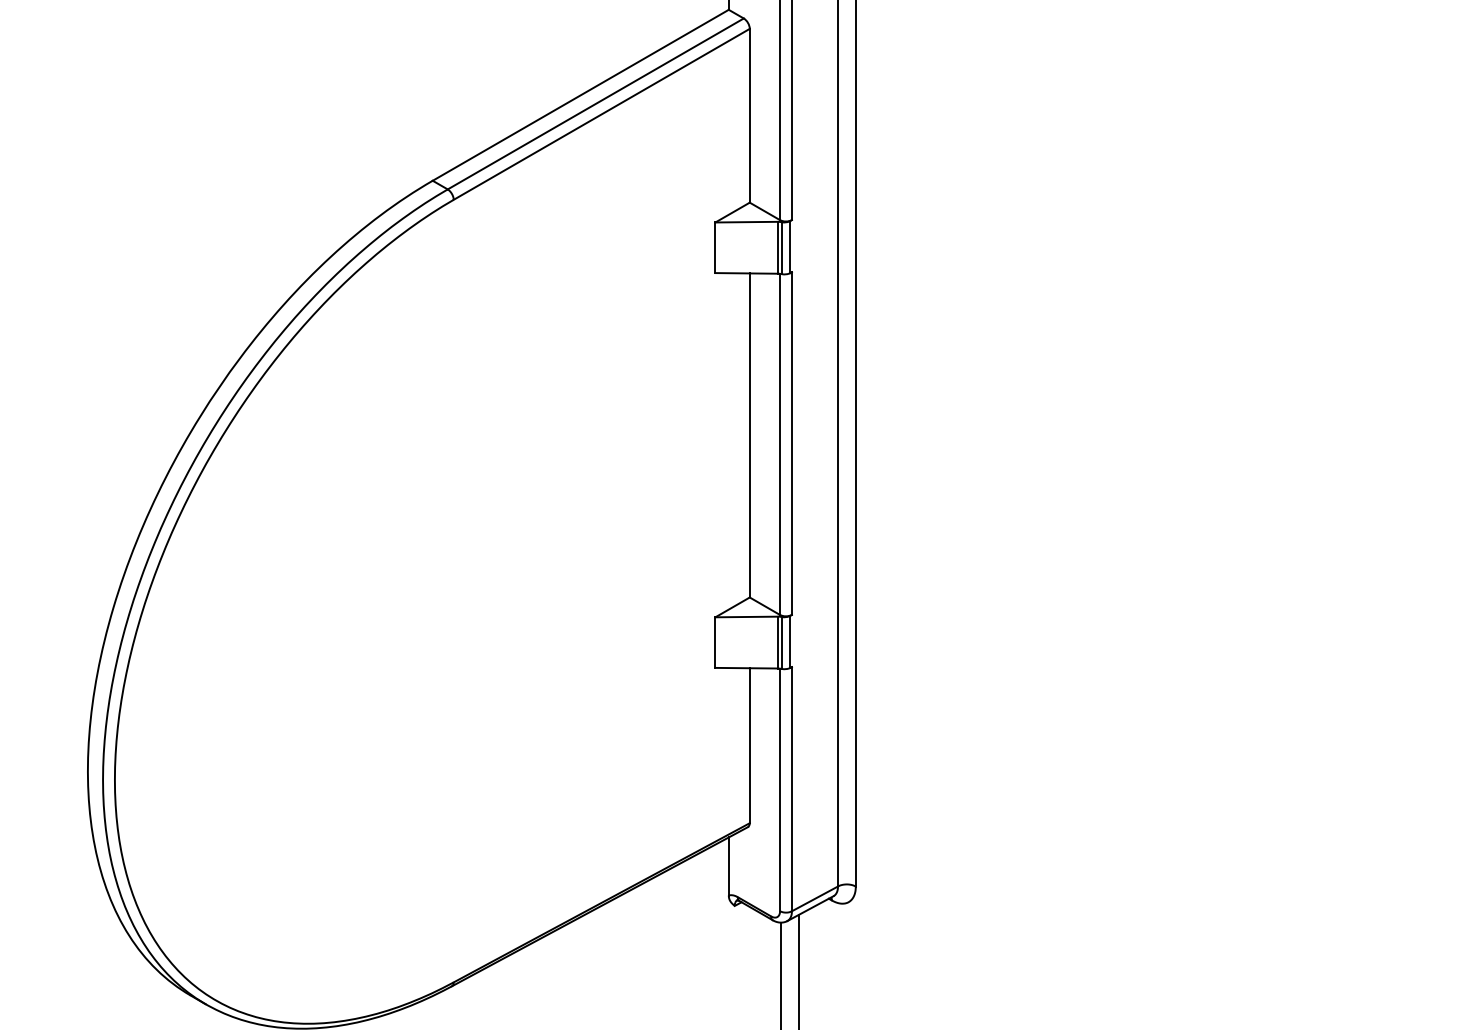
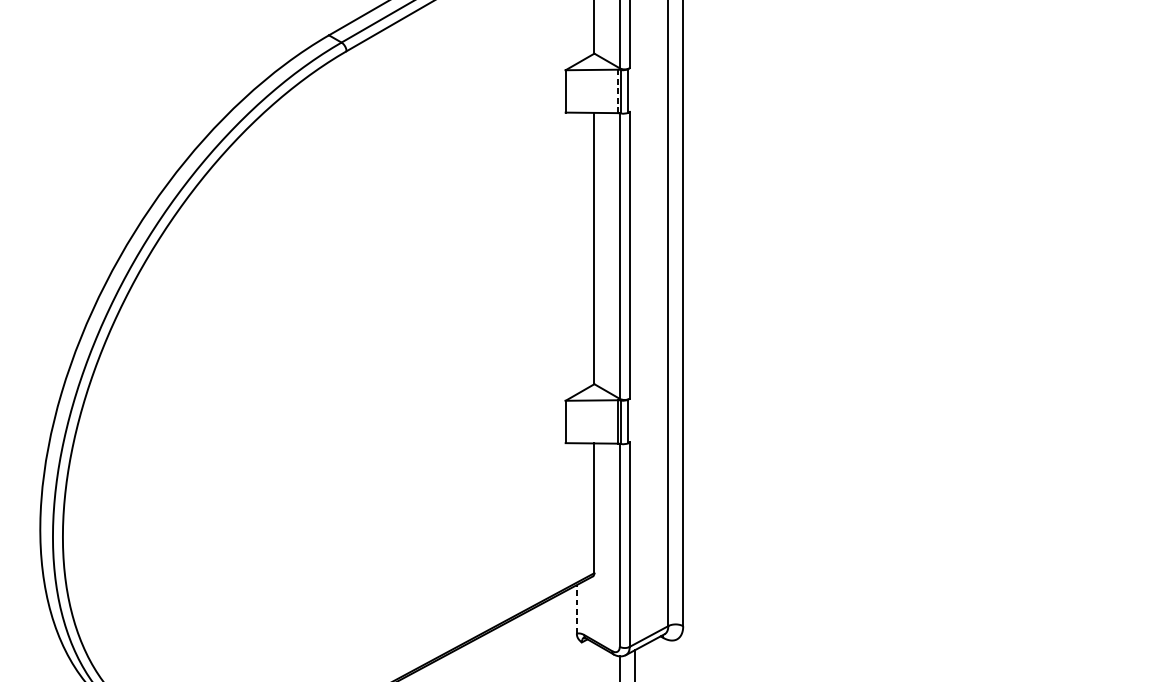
line: (777, 247) -> (617, 91), solid -> dashed
line: (728, 865) -> (576, 608), solid -> dashed

